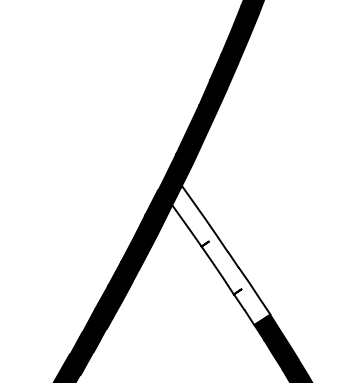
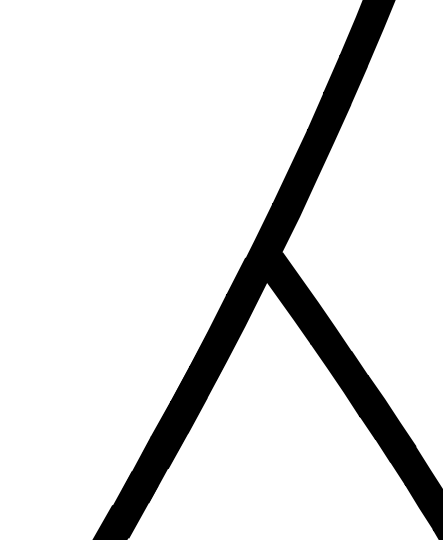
fill: (218, 255) -> (336, 357), added

